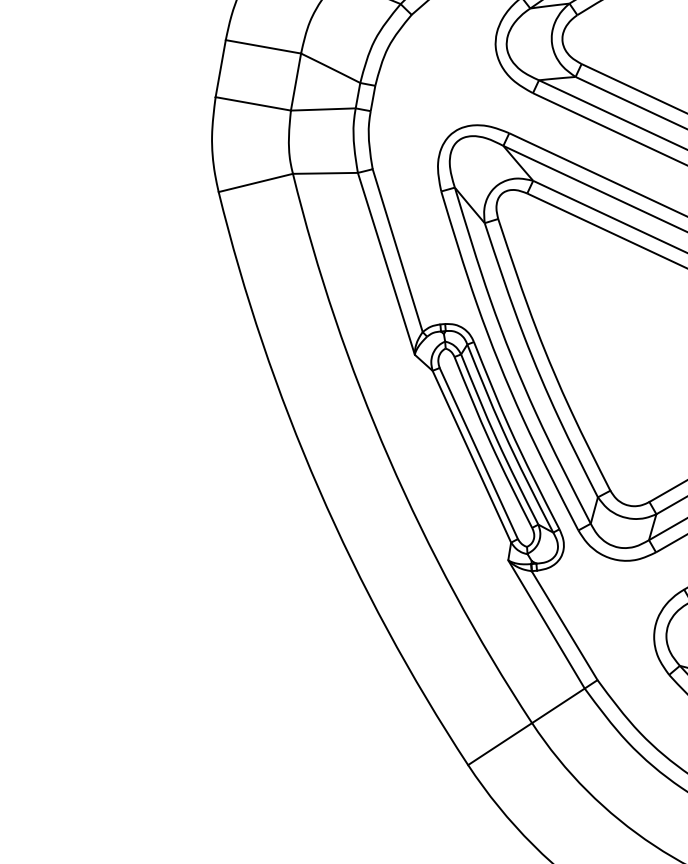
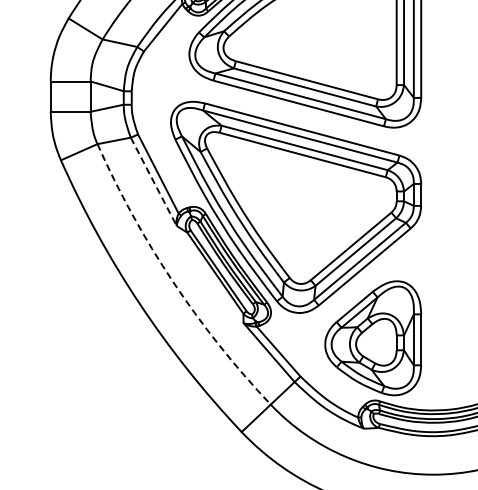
line: (385, 263) -> (153, 181), solid -> dashed
arc: (390, 458) -> (173, 281), solid -> dashed

